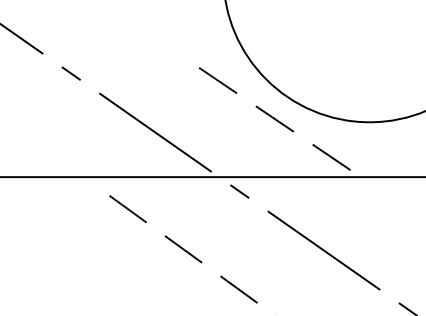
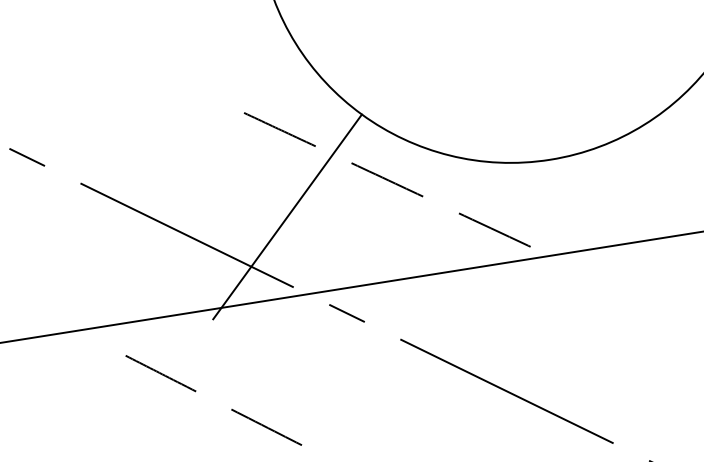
line: (214, 130) -> (287, 215), added

